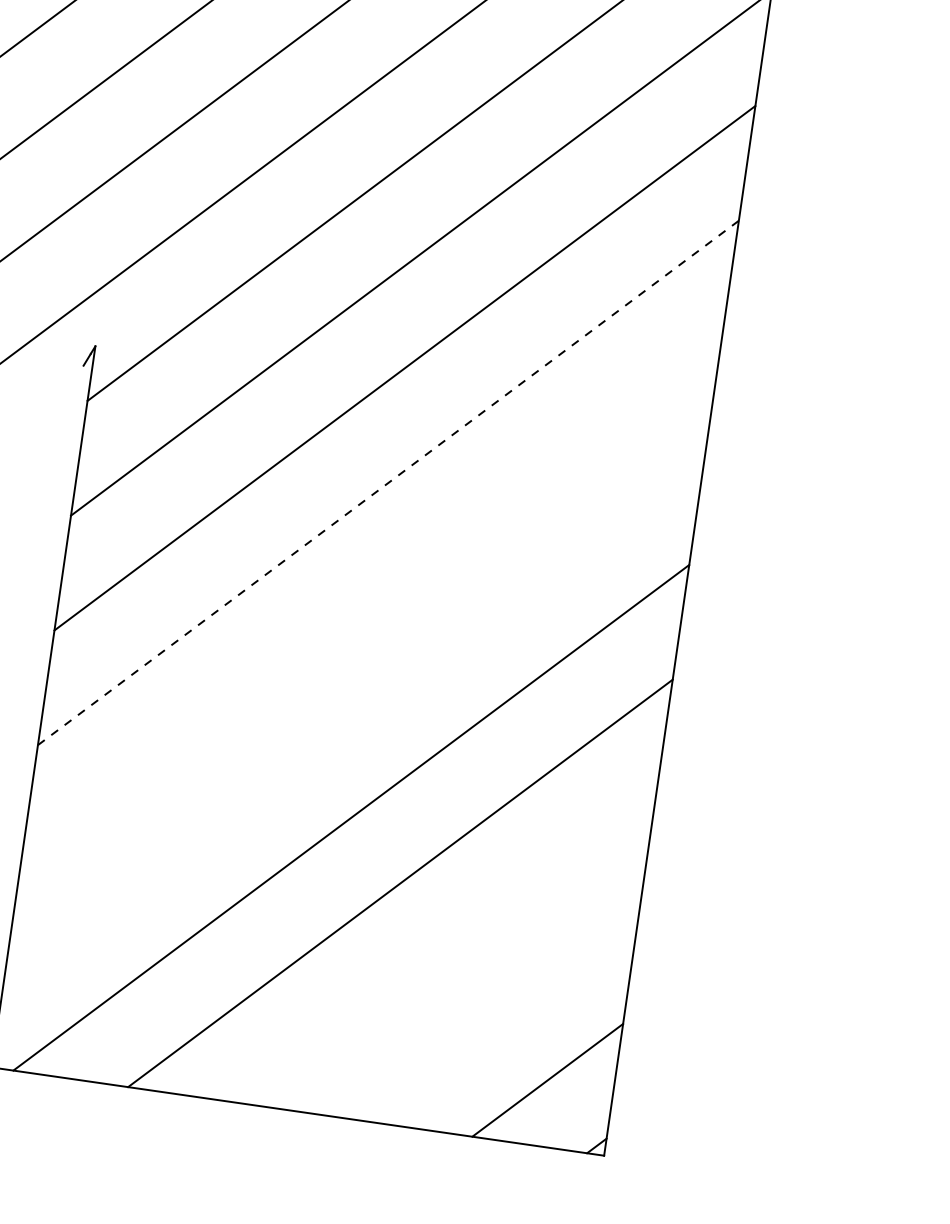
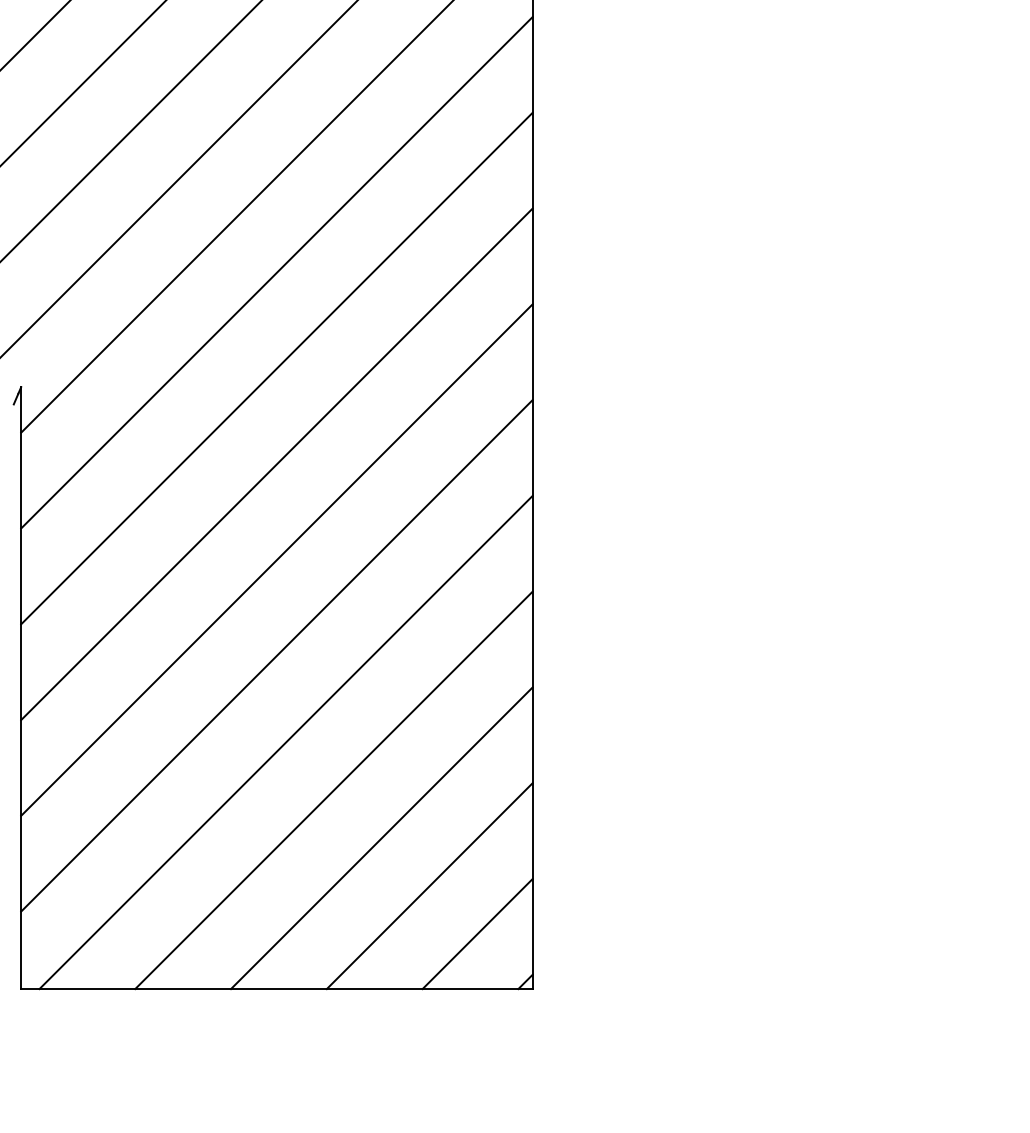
line: (387, 483) -> (276, 464), dashed -> solid
line: (371, 596) -> (276, 559), added
line: (354, 711) -> (276, 655), added
line: (449, 949) -> (381, 838), added
line: (498, 1015) -> (429, 886), added

